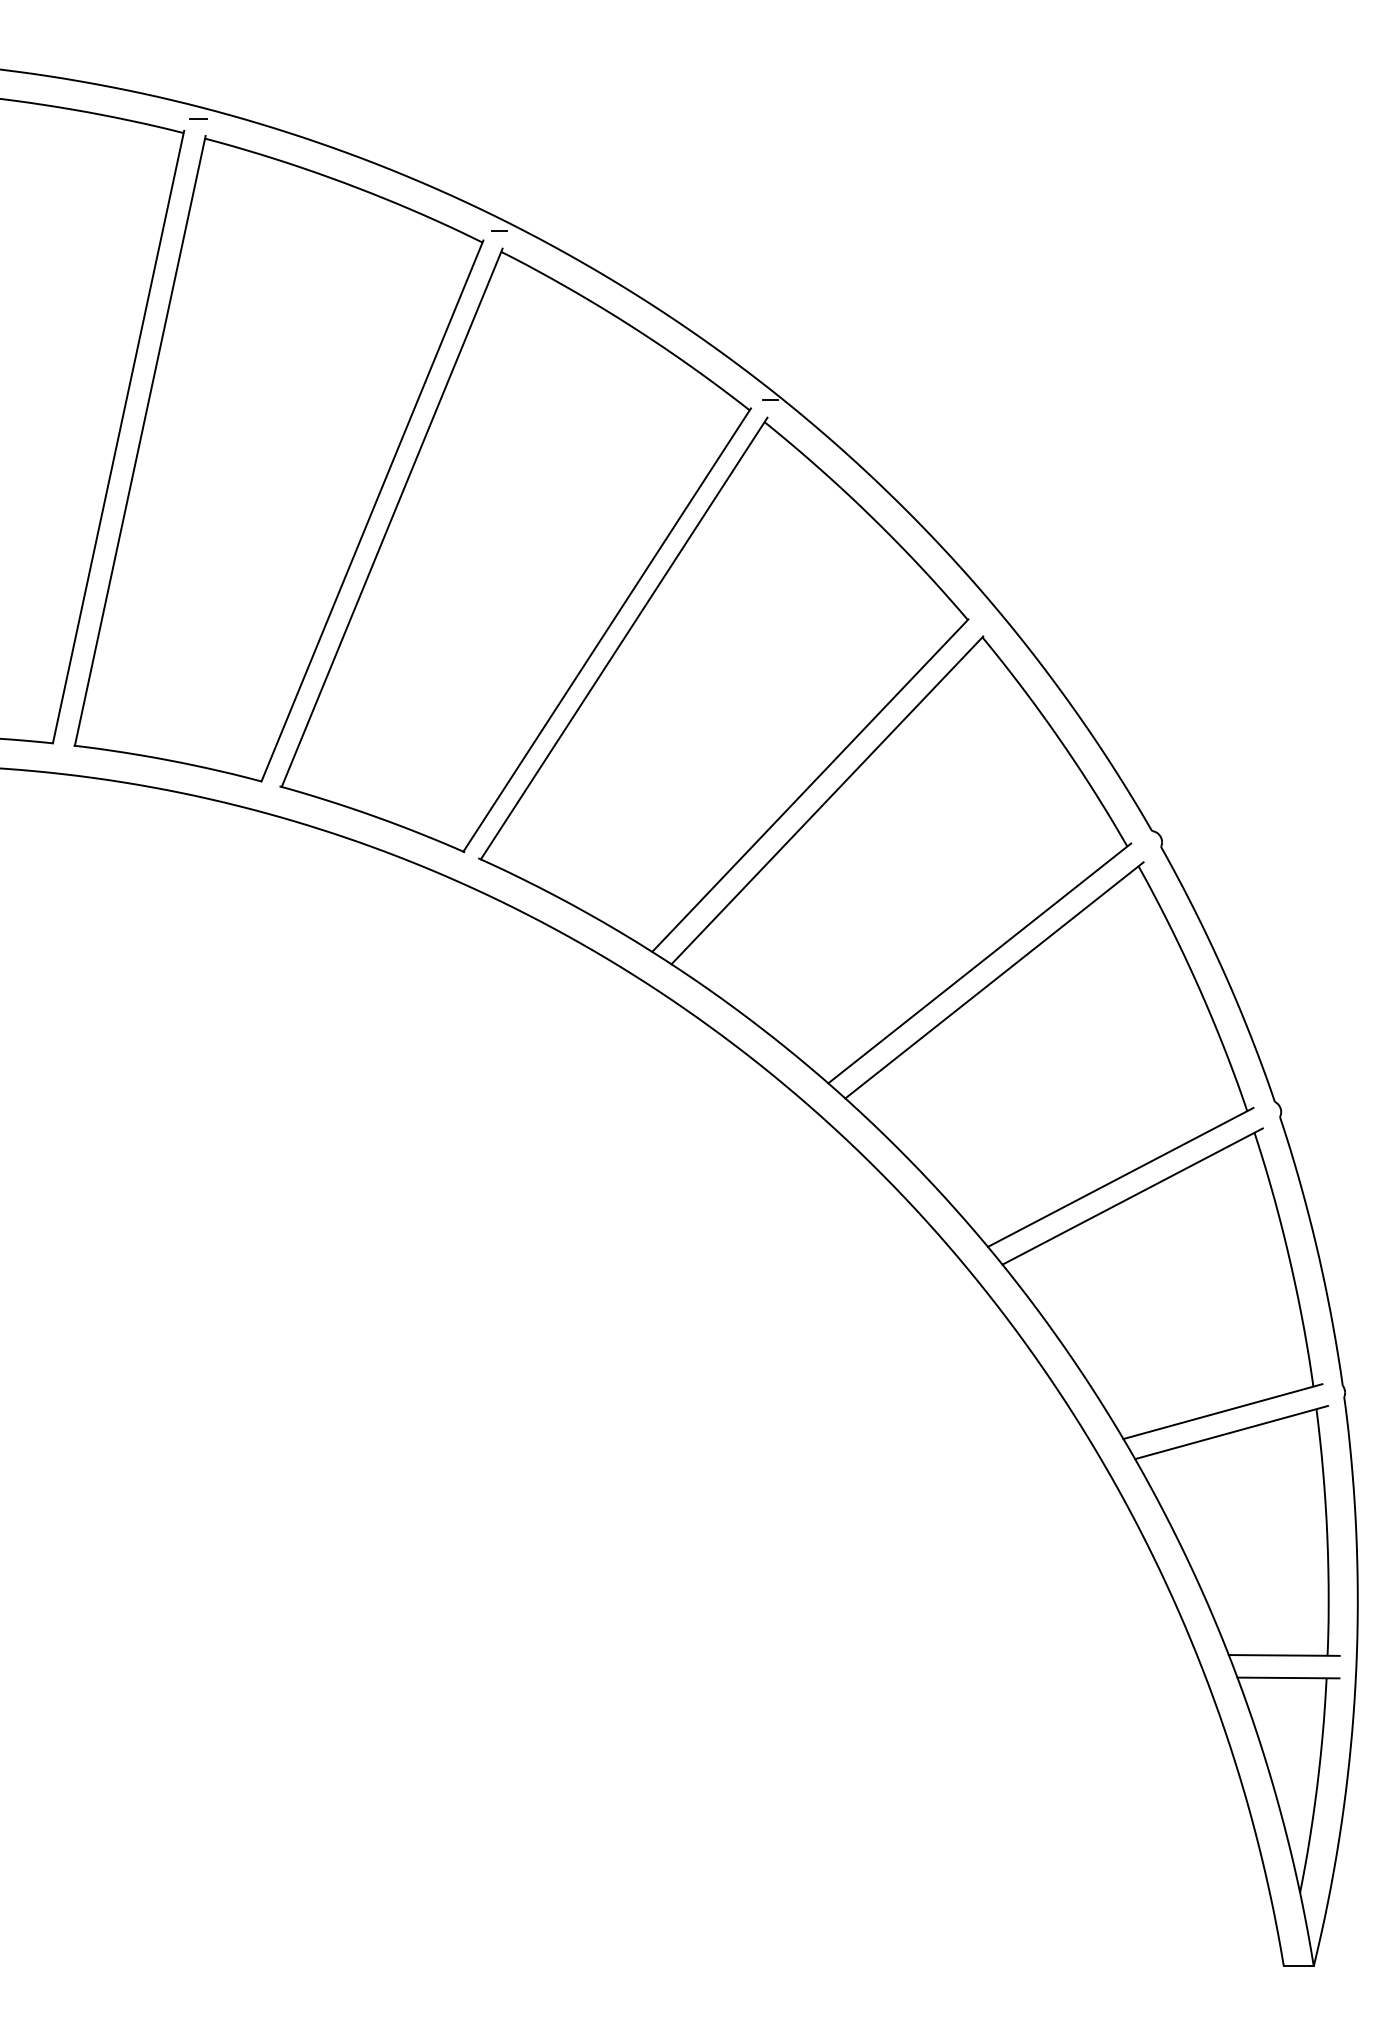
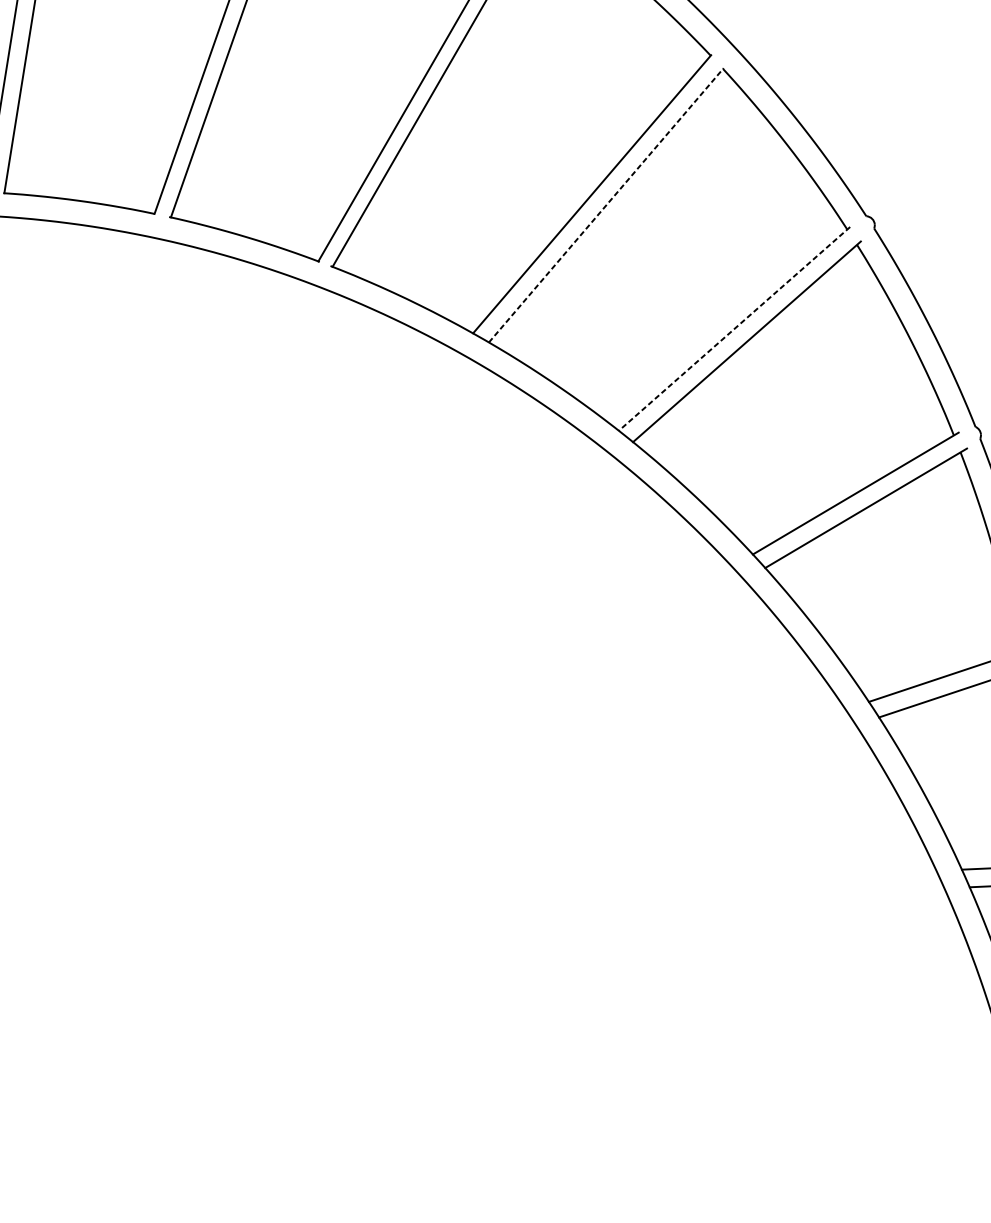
line: (827, 800) -> (606, 205), solid -> dashed
line: (979, 963) -> (734, 328), solid -> dashed

